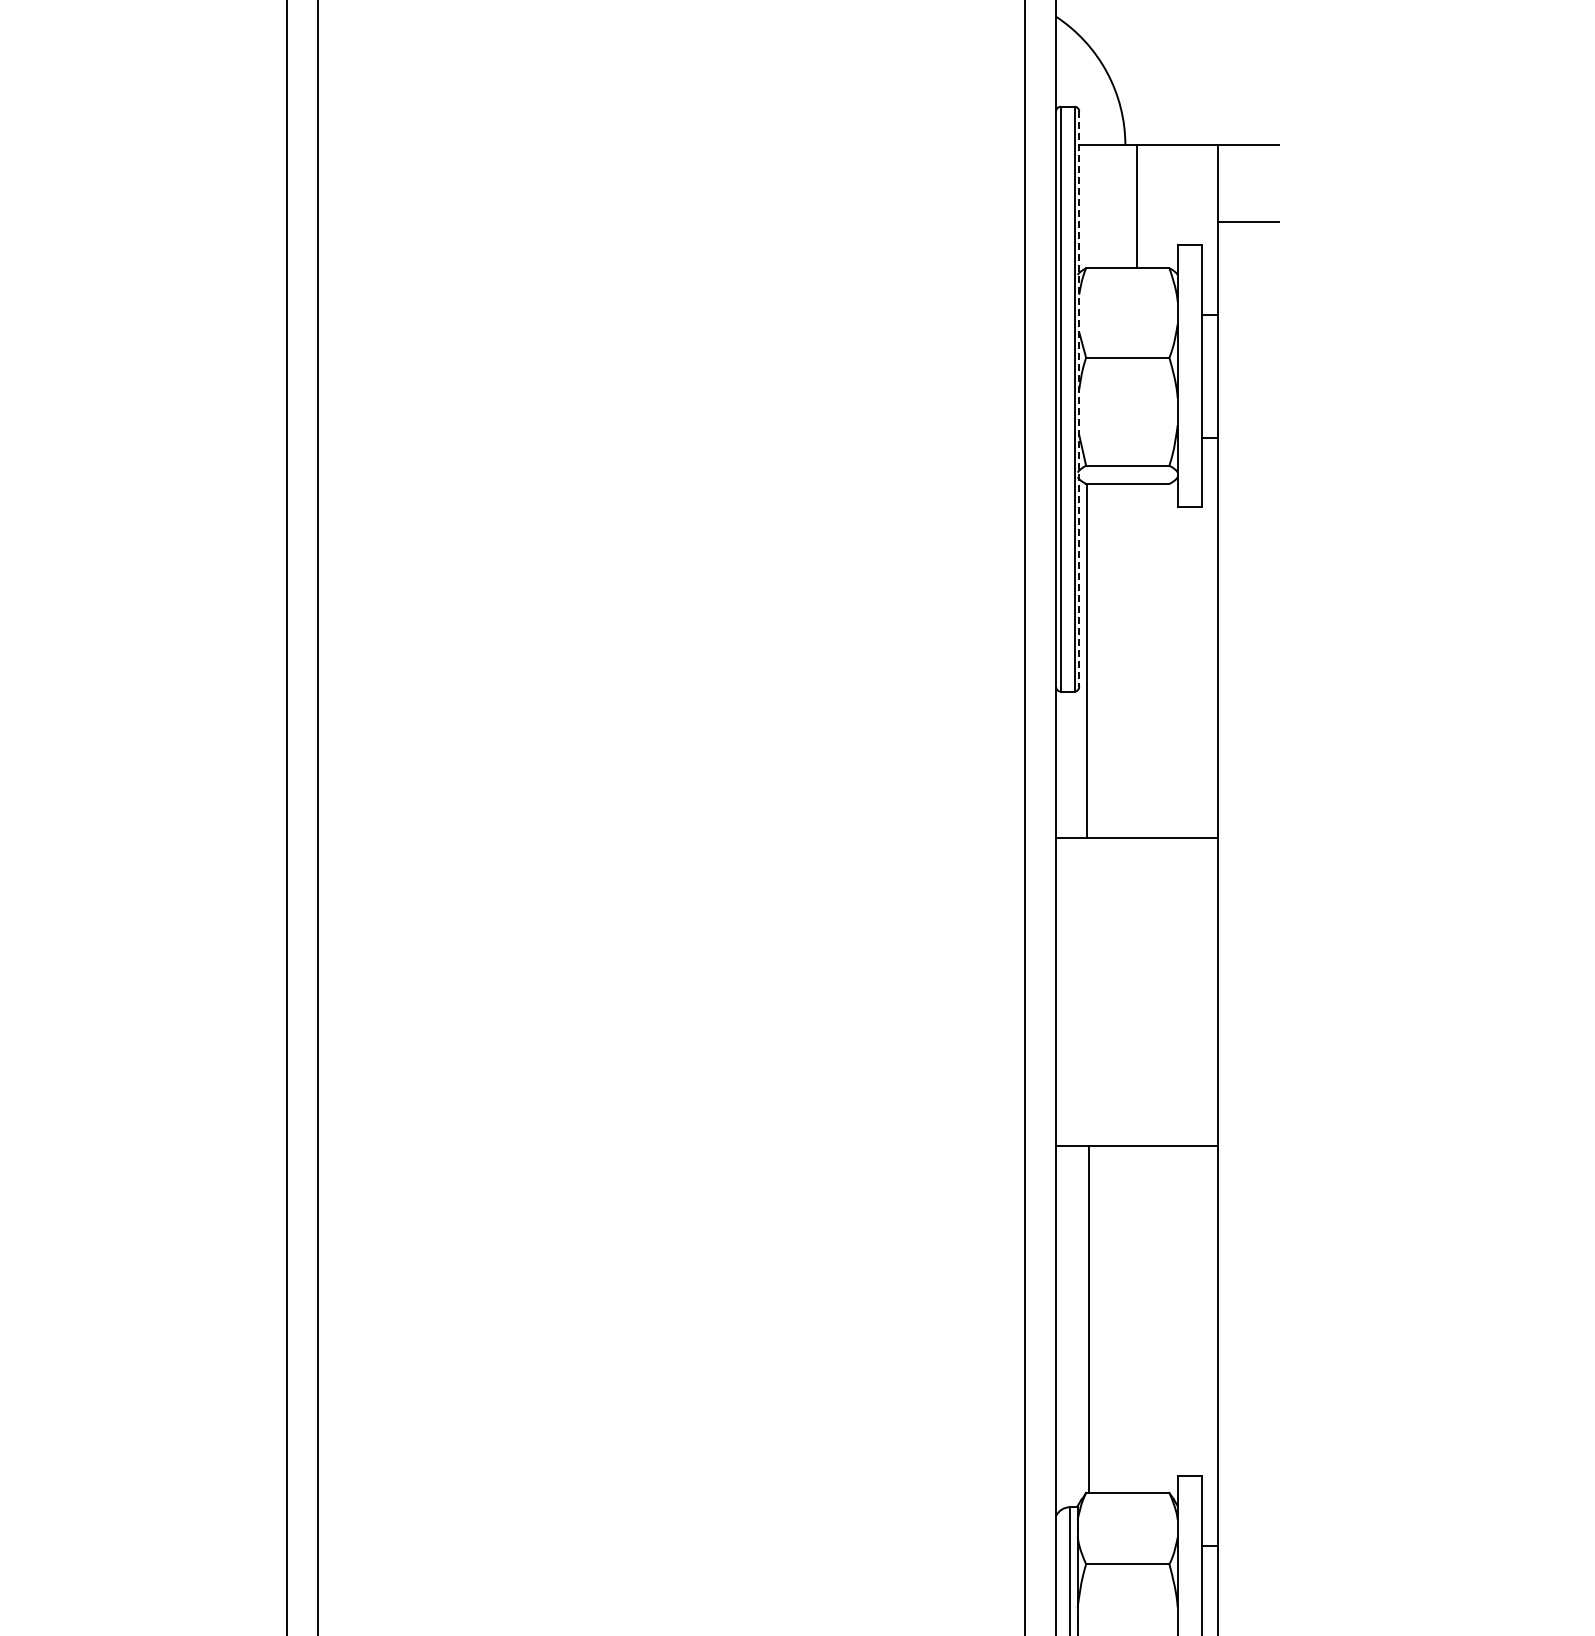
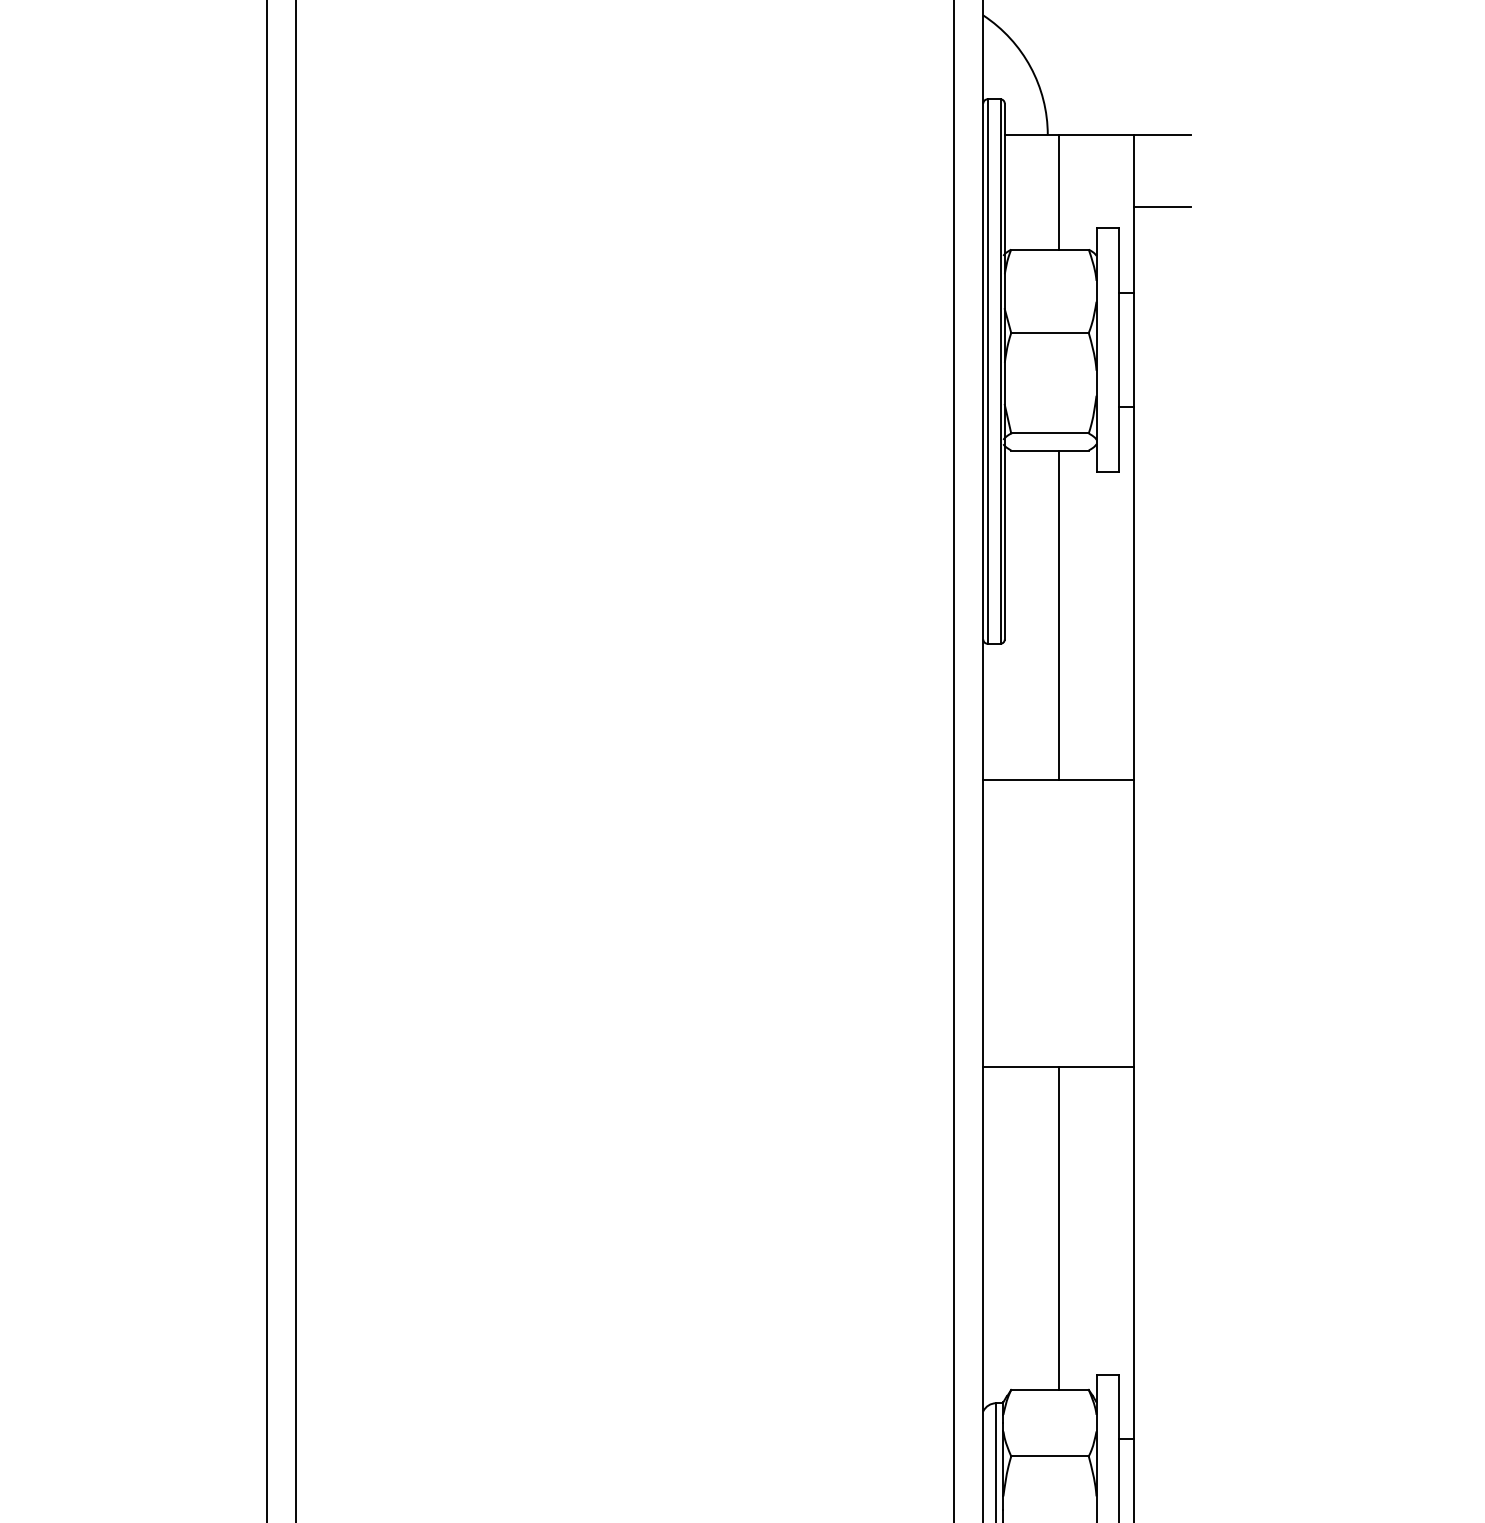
line: (1079, 399) -> (1005, 371), dashed -> solid
line: (1086, 660) -> (1058, 614), moved
line: (1088, 1318) -> (1058, 1227), moved

